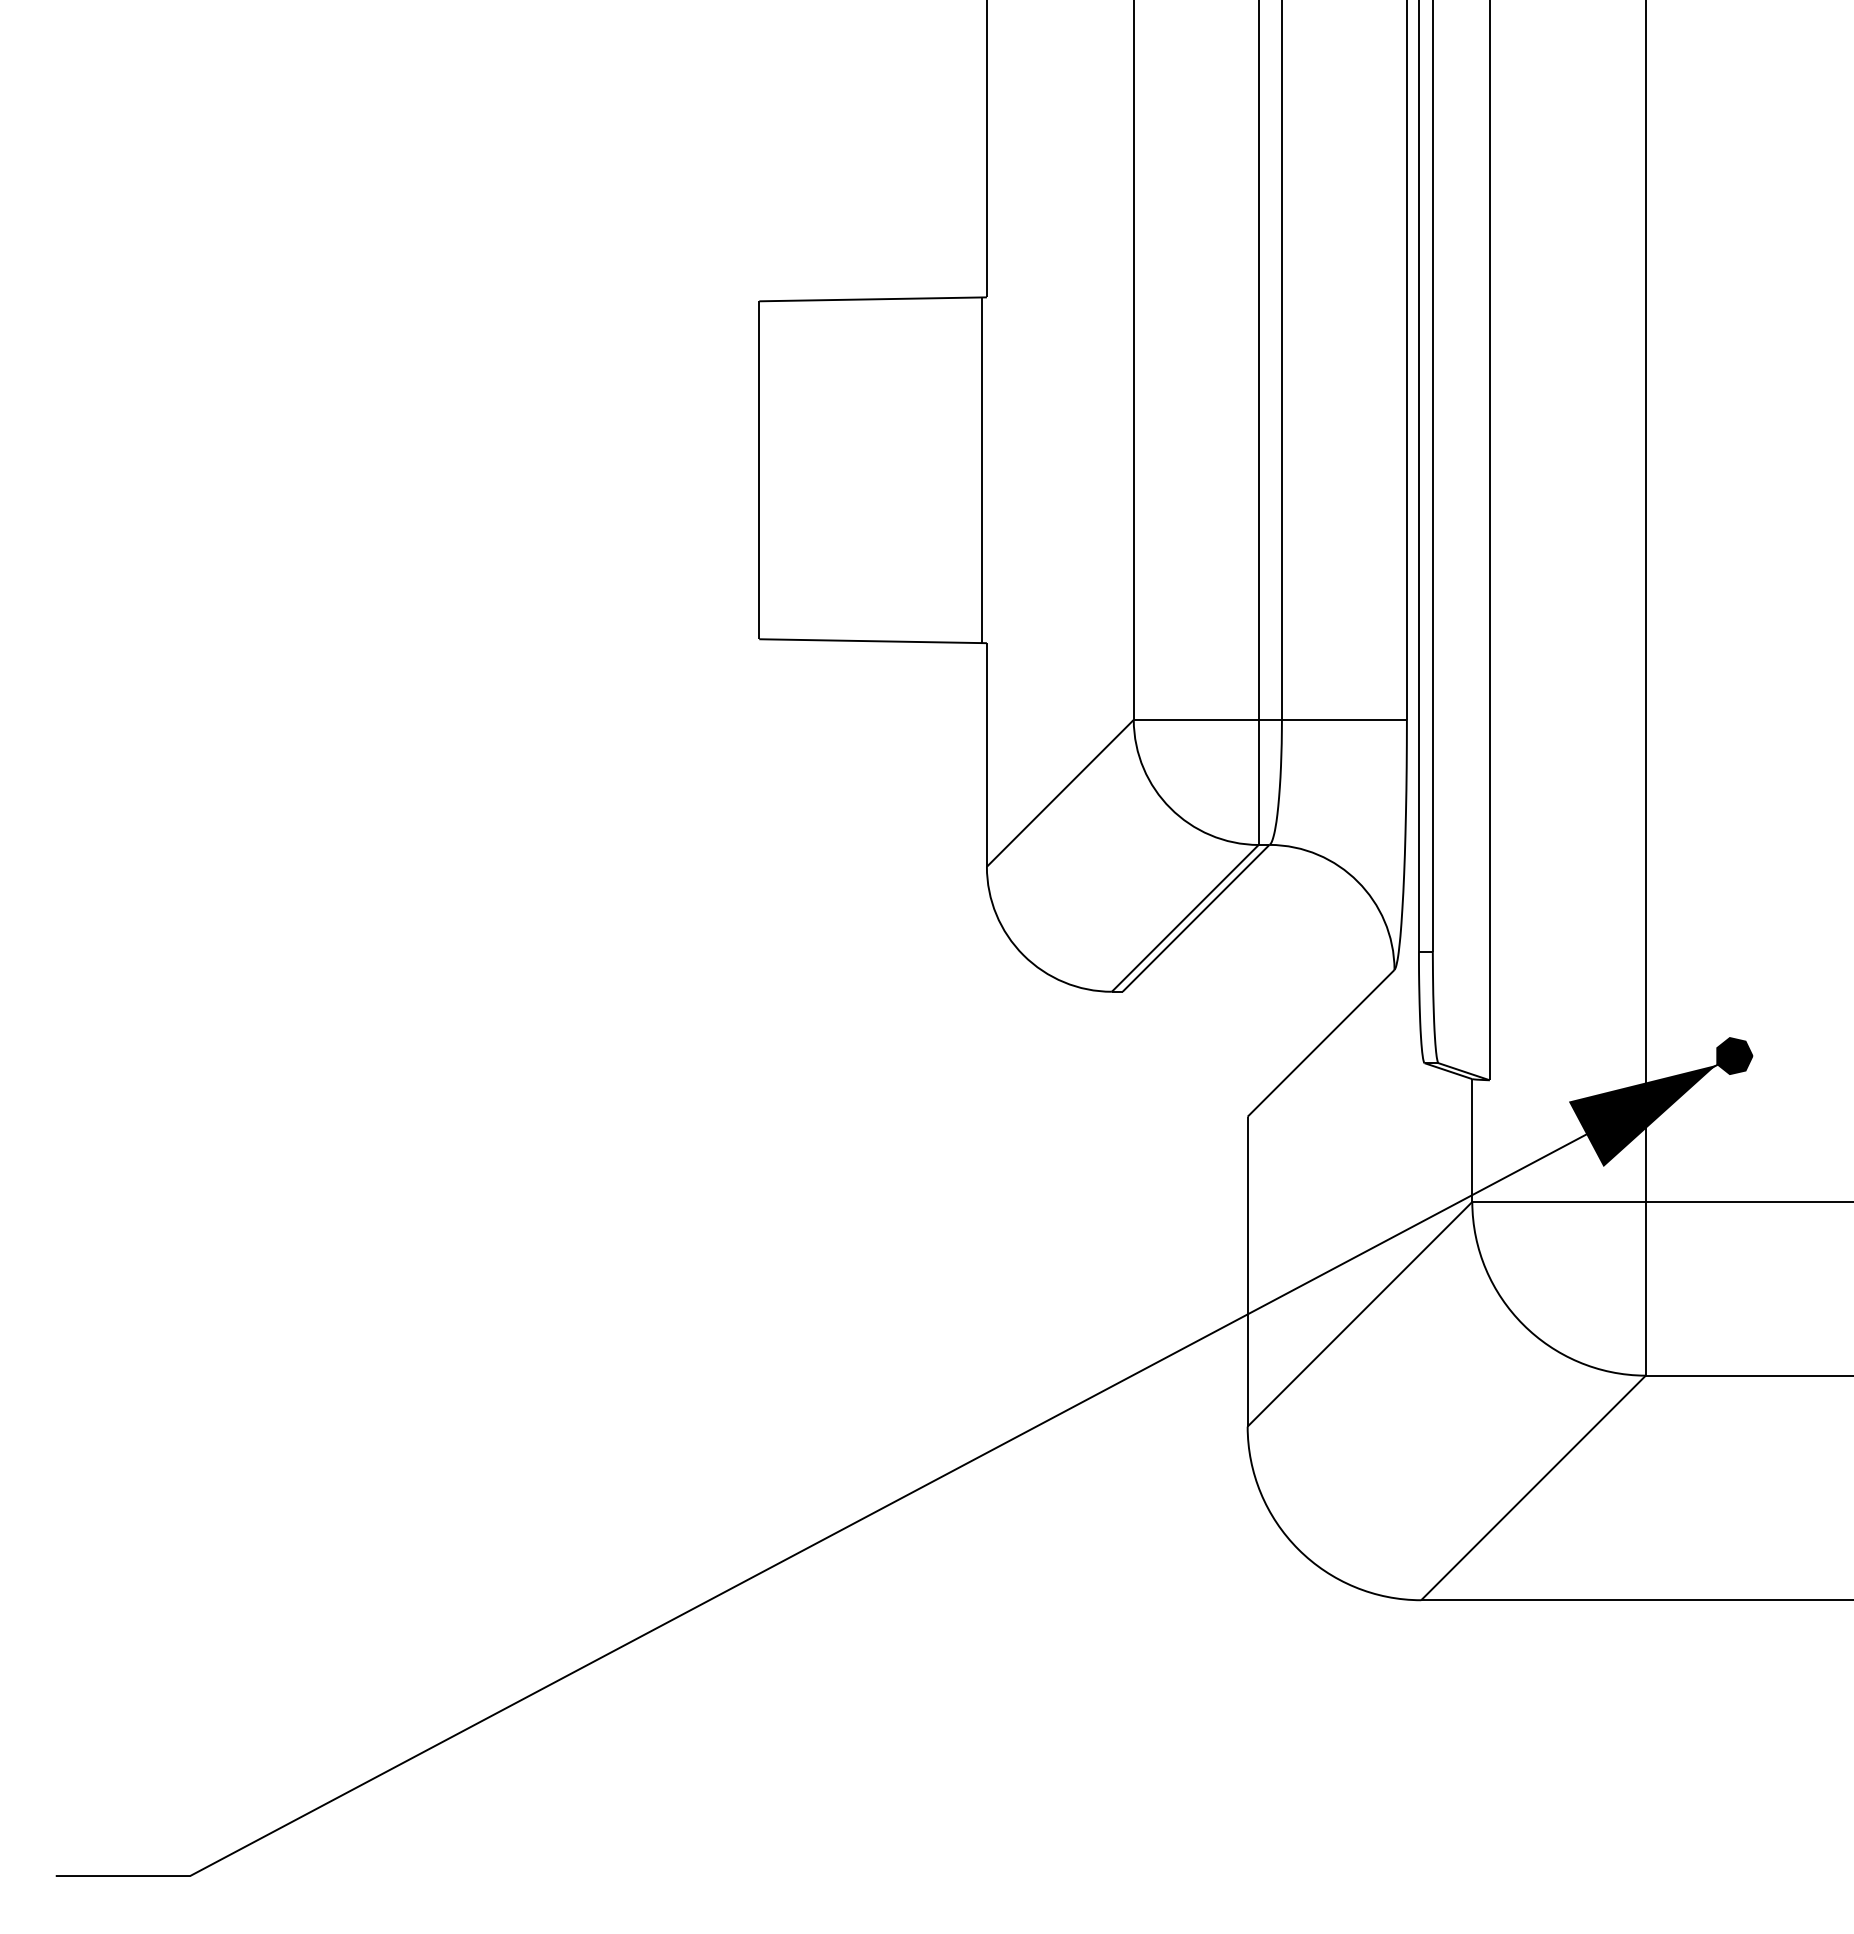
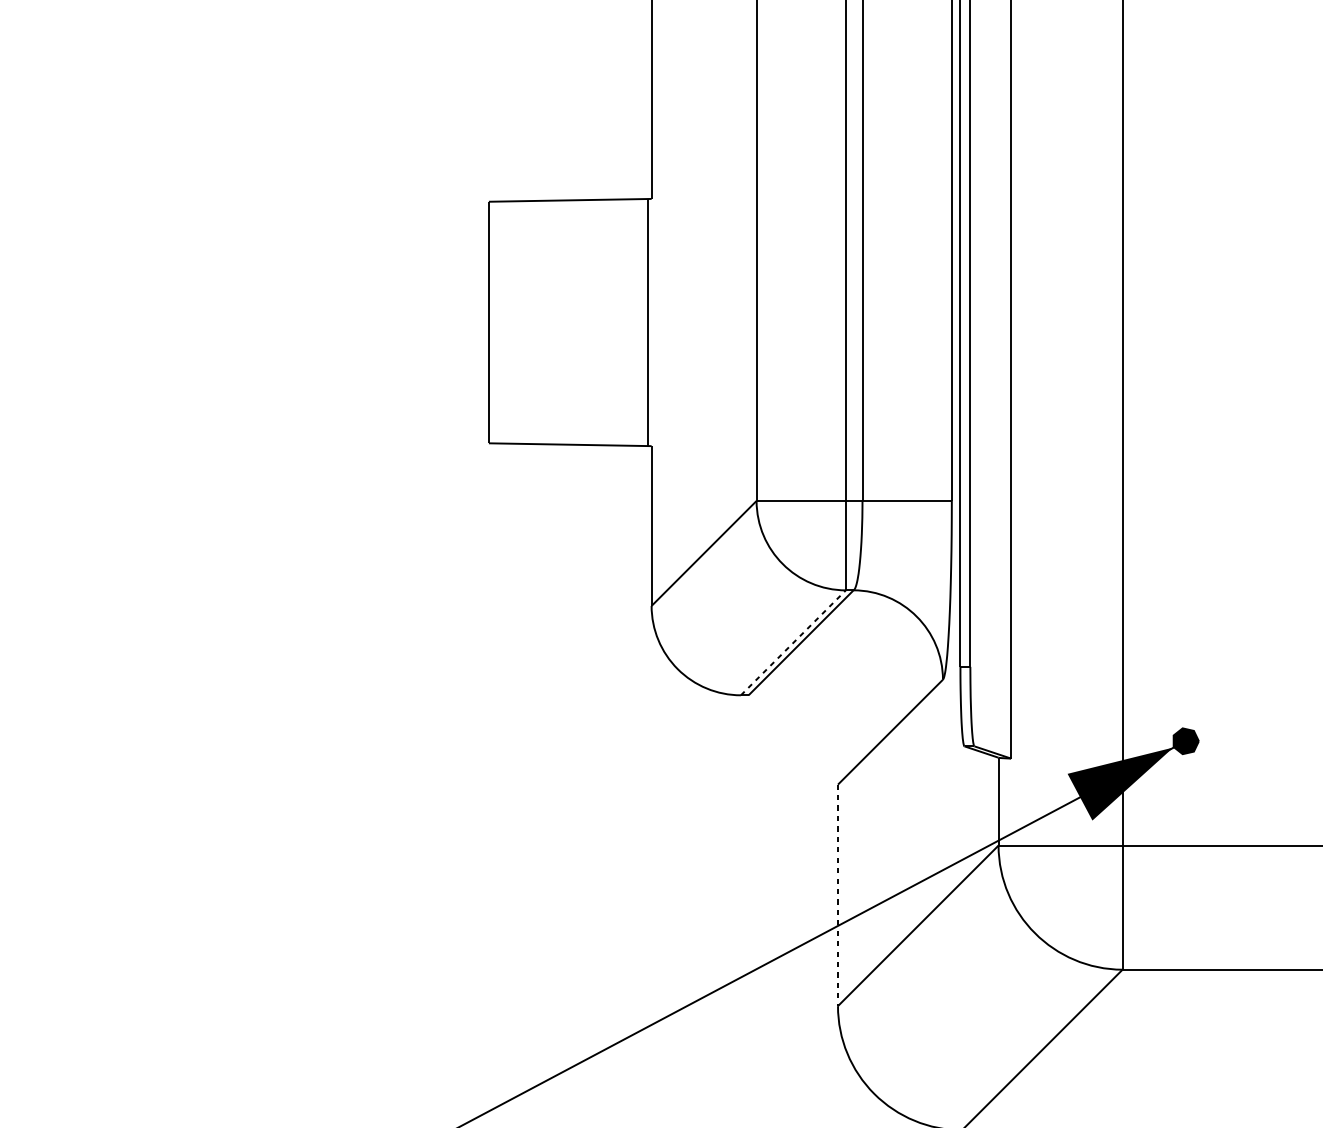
line: (1185, 918) -> (793, 642), solid -> dashed
line: (1247, 1271) -> (837, 895), solid -> dashed

